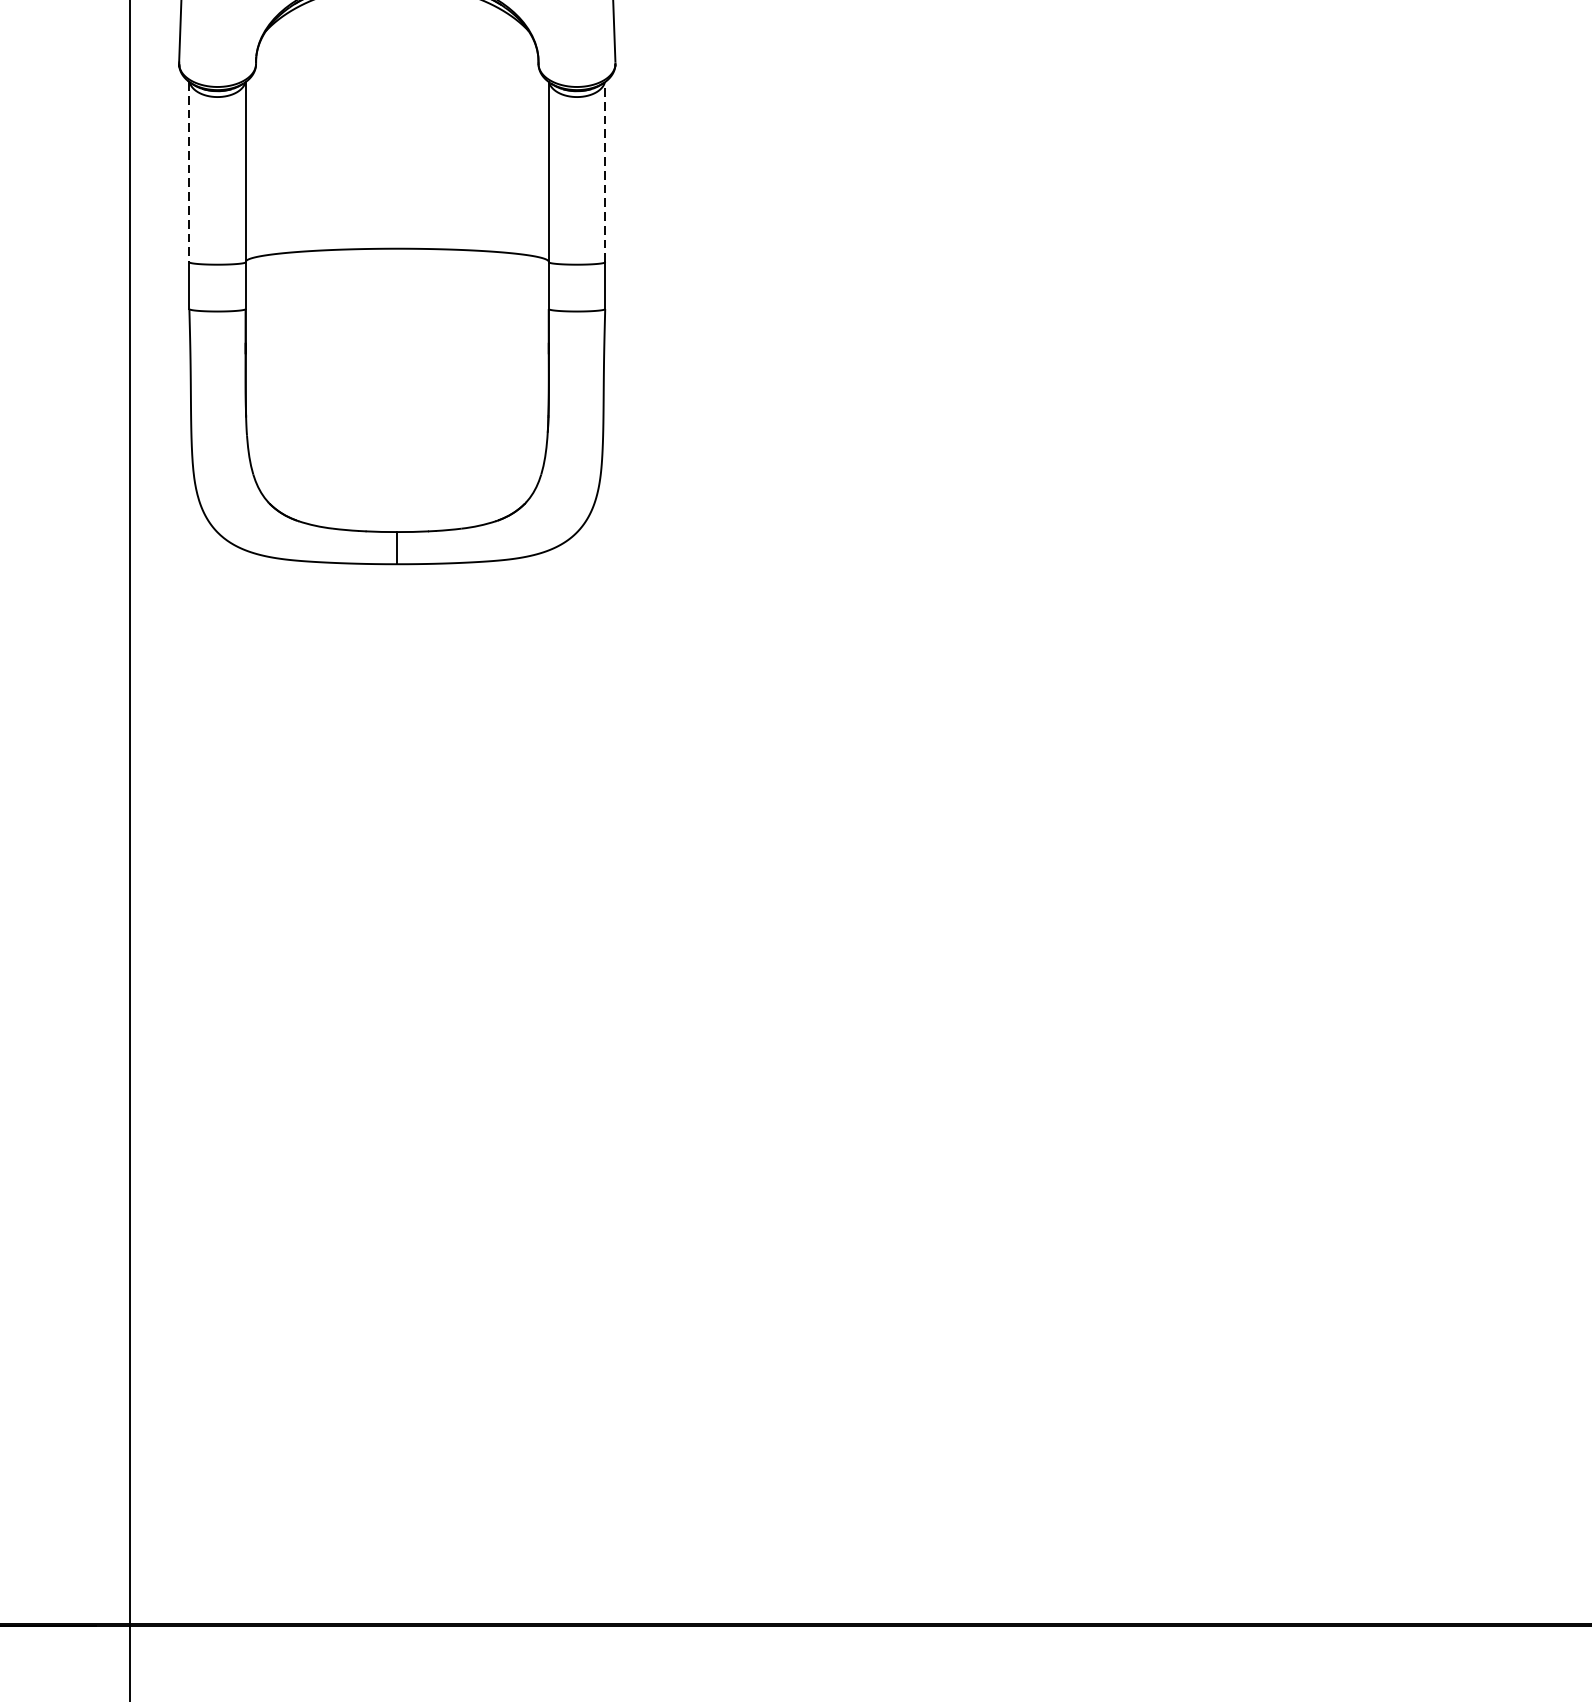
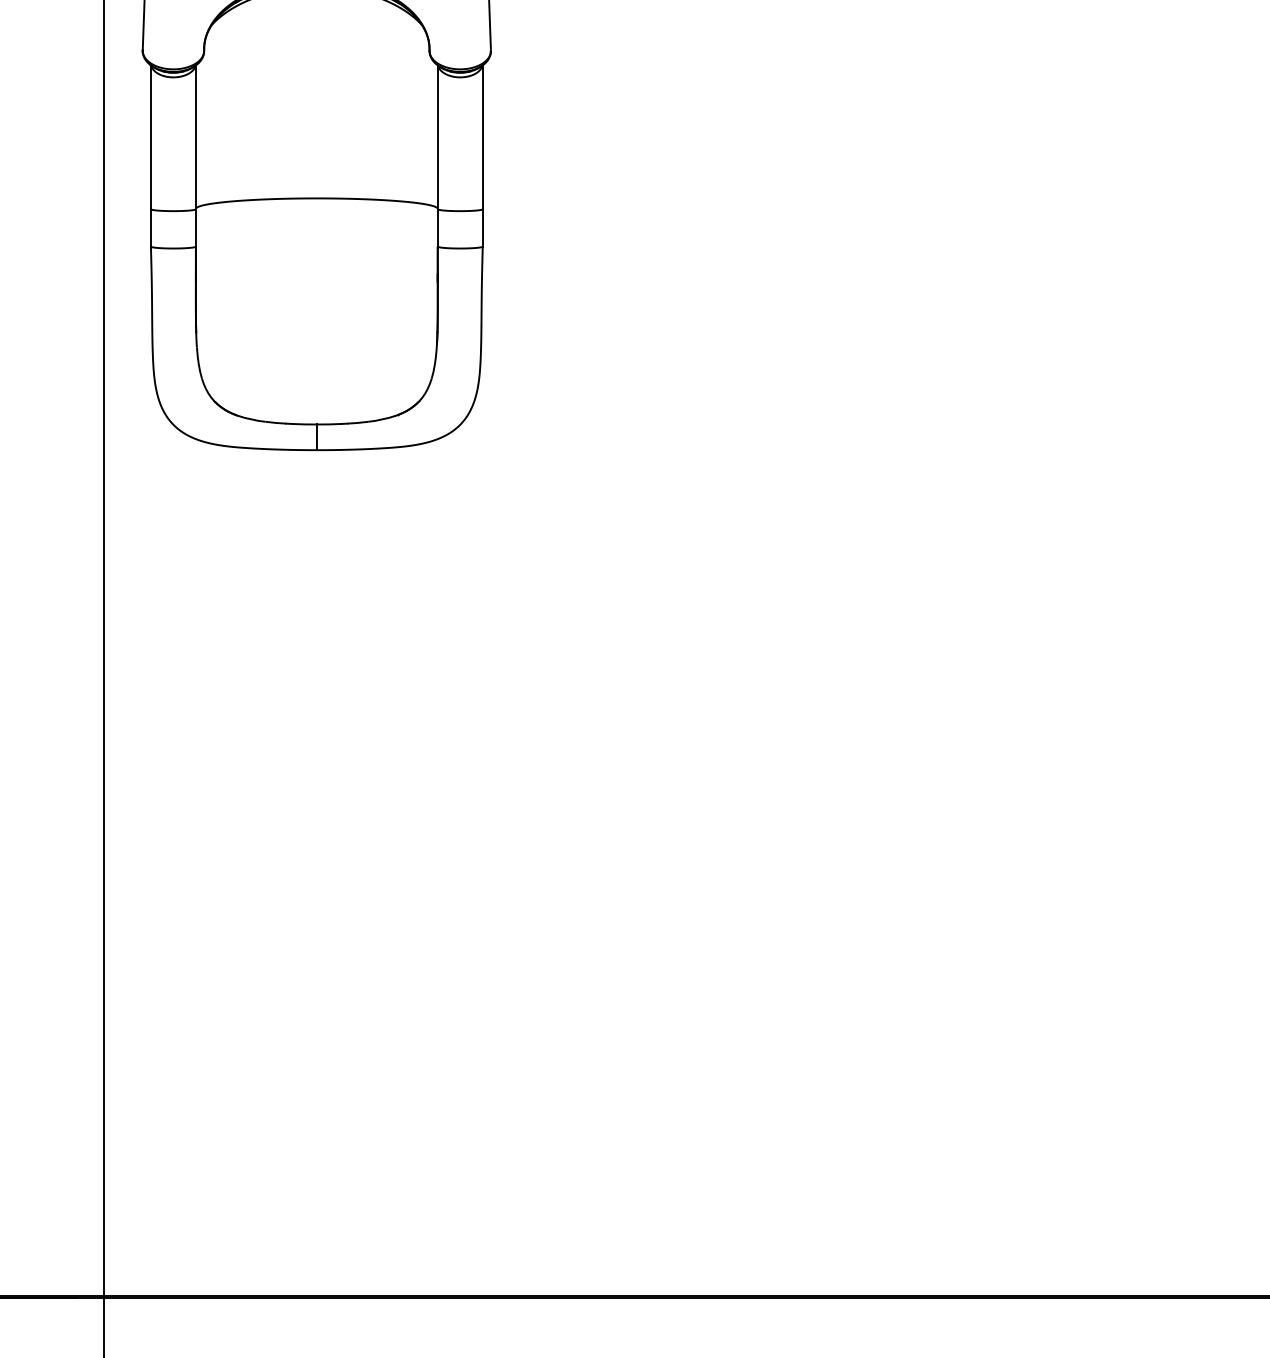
line: (188, 172) -> (150, 137), dashed -> solid
line: (604, 172) -> (482, 137), dashed -> solid

